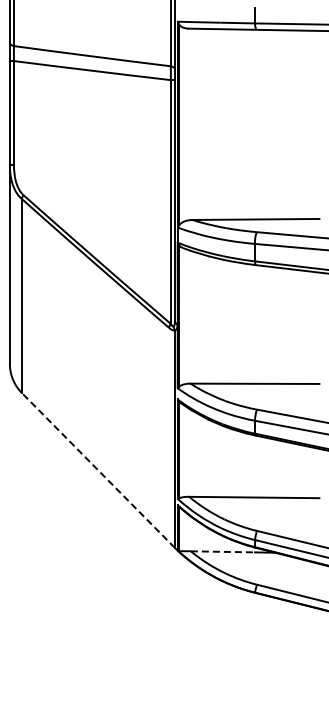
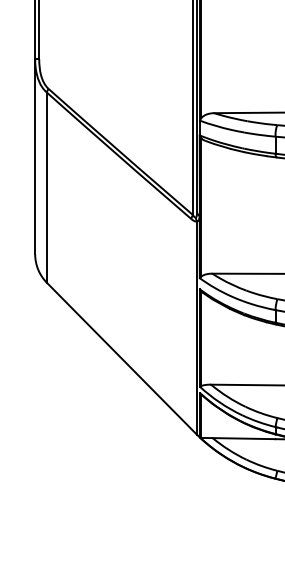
line: (98, 470) -> (122, 358), dashed -> solid
line: (223, 551) -> (244, 438), dashed -> solid

